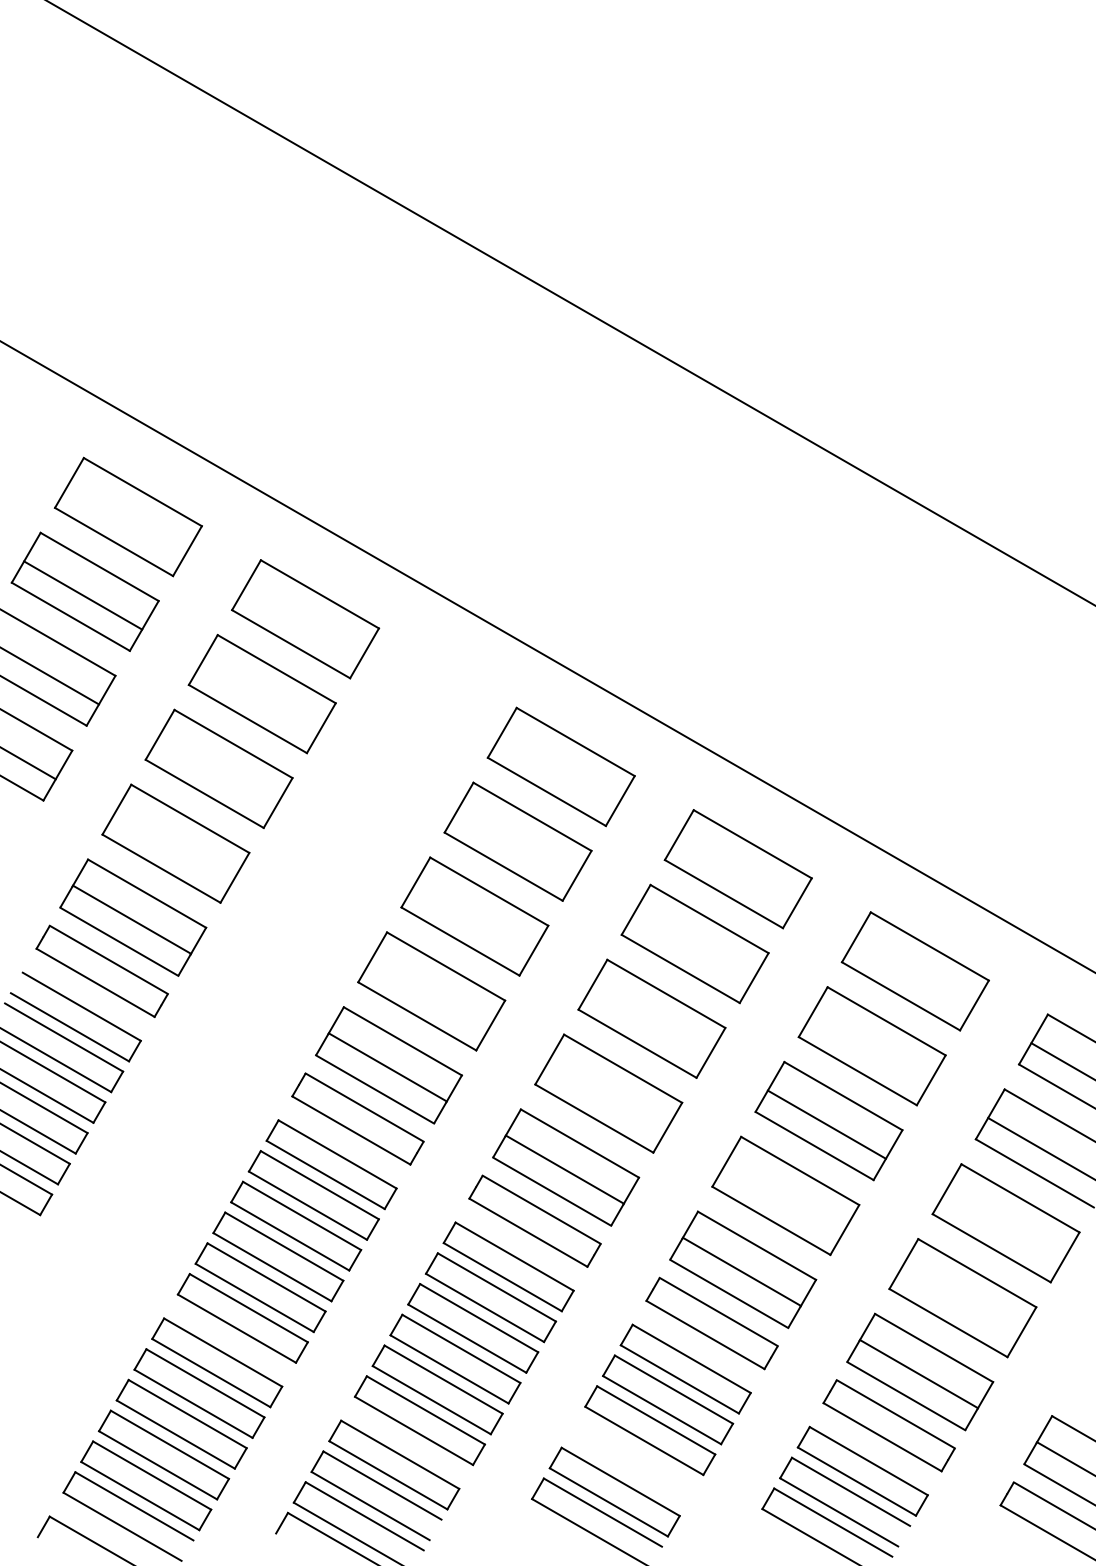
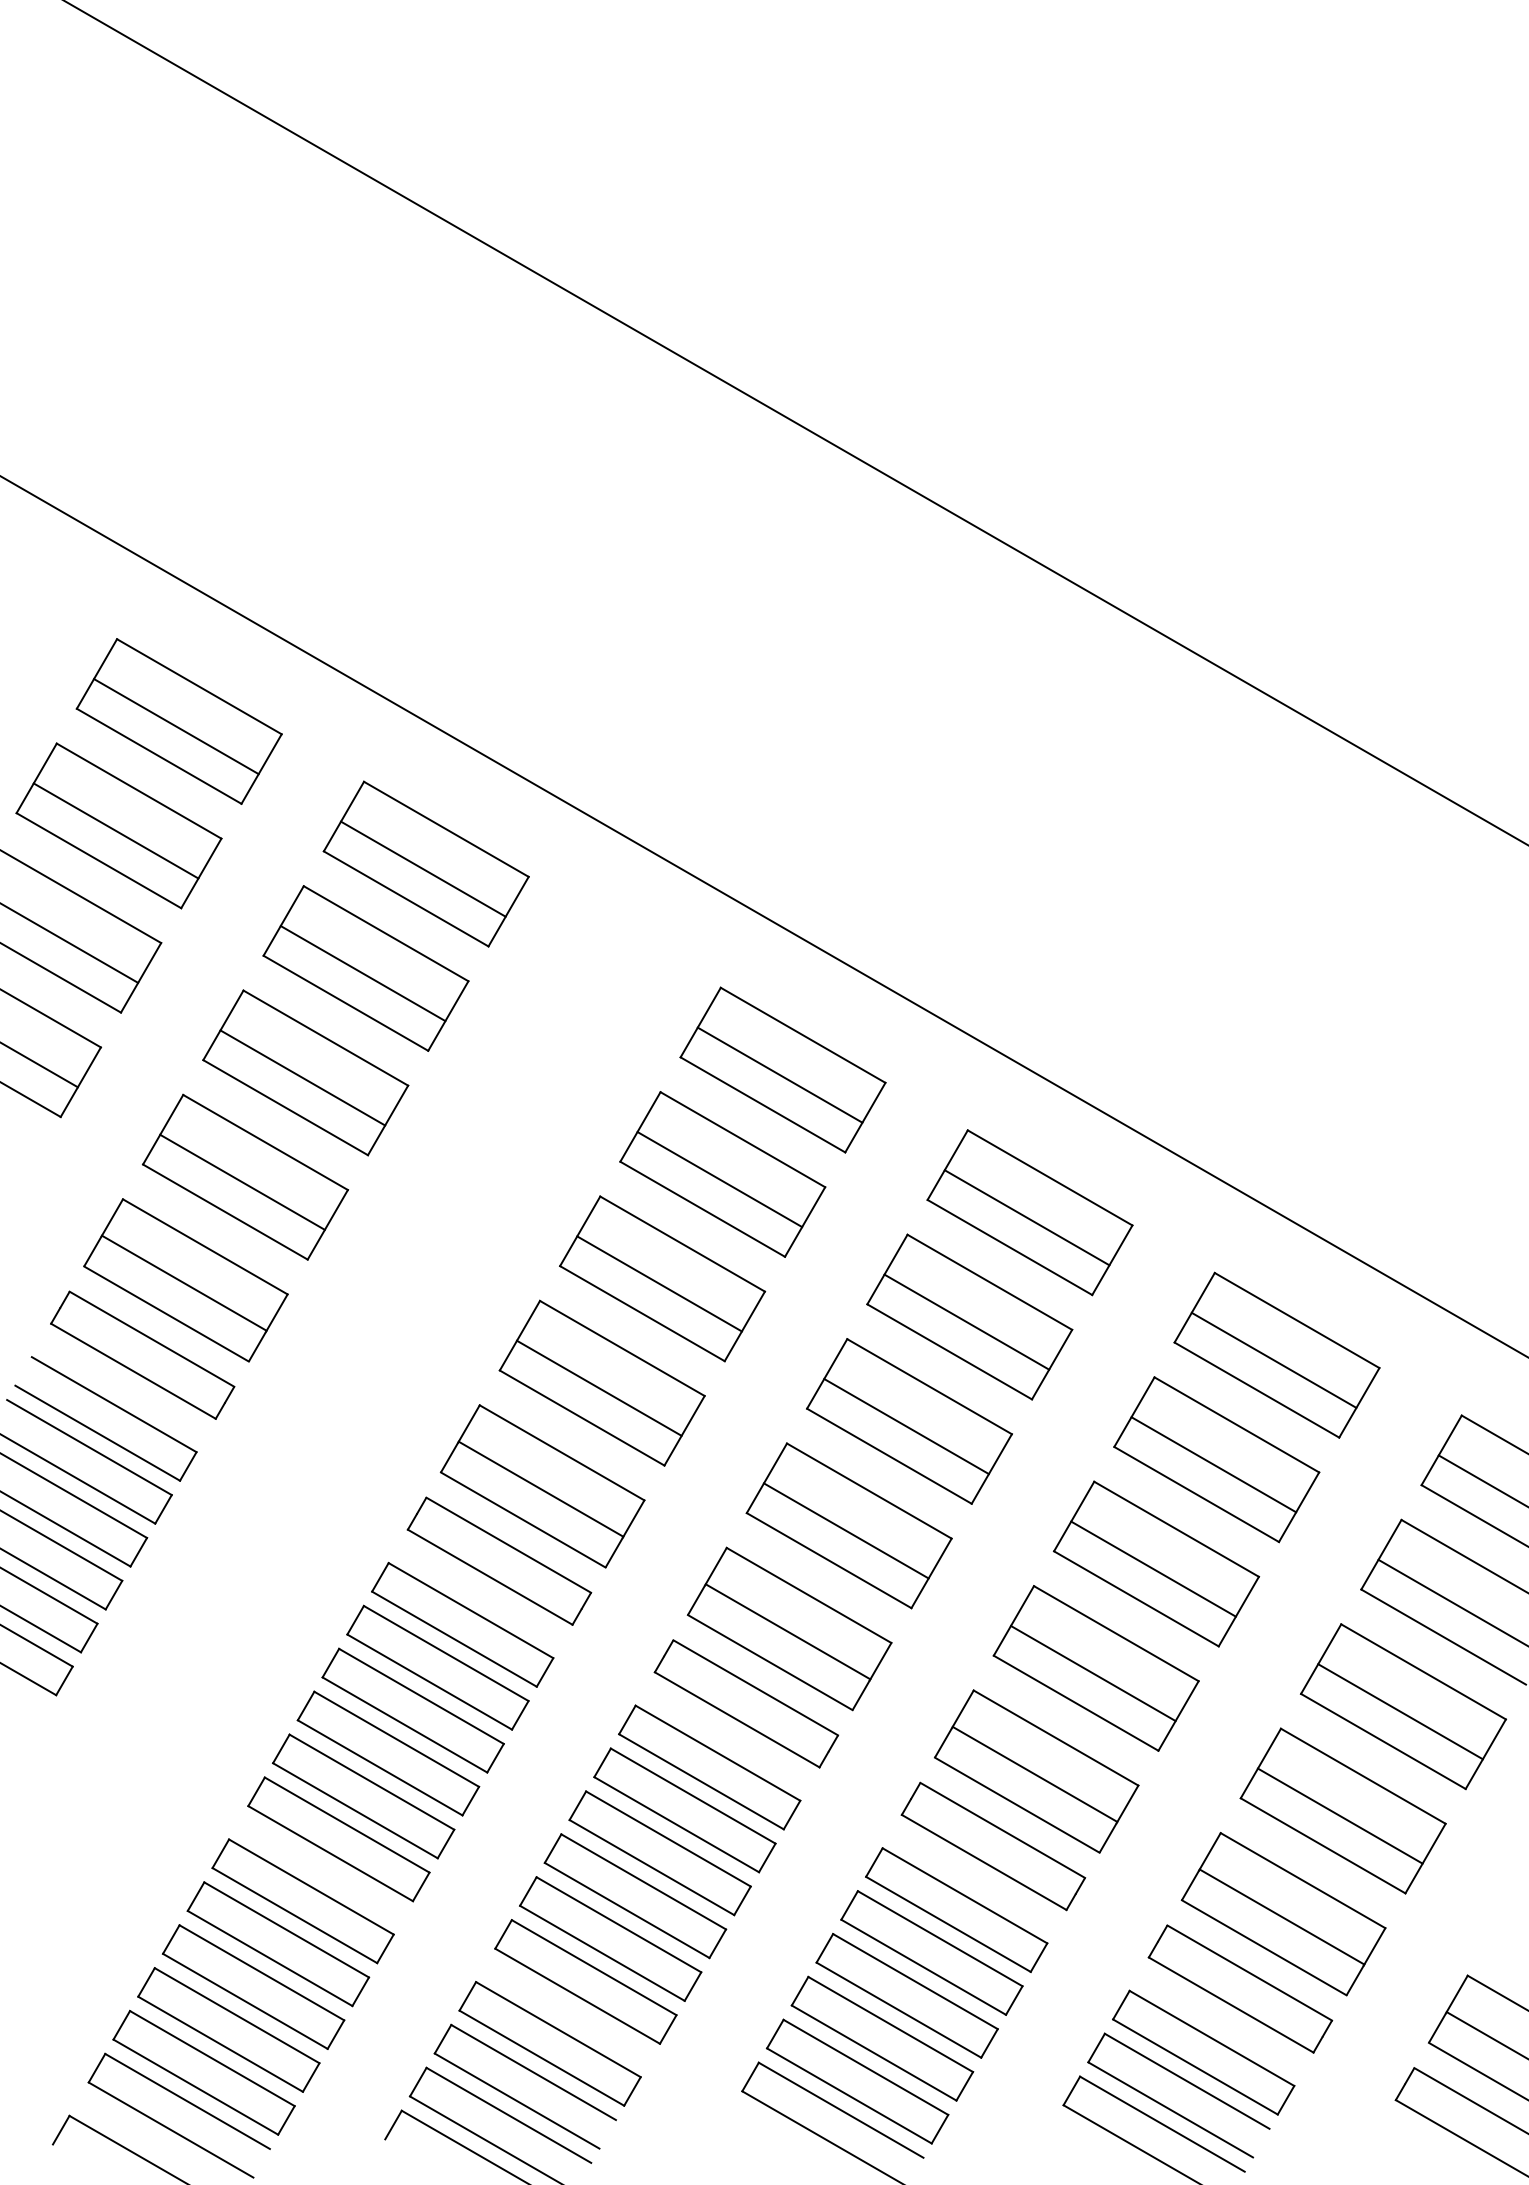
line: (126, 520) -> (176, 726), added
line: (303, 622) -> (423, 868), added
line: (259, 697) -> (362, 973), added
line: (558, 770) -> (779, 1074), added
line: (216, 772) -> (302, 1077), added
line: (515, 845) -> (719, 1179), added
line: (173, 846) -> (242, 1181), added
line: (735, 872) -> (1026, 1217), added
line: (472, 919) -> (659, 1283), added
line: (692, 947) -> (966, 1321), added
line: (912, 974) -> (1273, 1359), added
line: (429, 994) -> (599, 1387), added
line: (649, 1022) -> (906, 1426), added
line: (869, 1049) -> (1213, 1464), added
line: (606, 1097) -> (845, 1530), added
line: (783, 1199) -> (1092, 1673), added
line: (1003, 1226) -> (1400, 1711), added
line: (960, 1301) -> (1339, 1815), added
part: (632, 1461) -> (882, 2038), added

